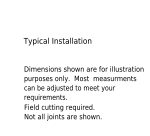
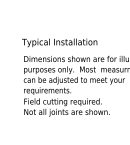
text: (57, 41) -> (59, 42), moved

